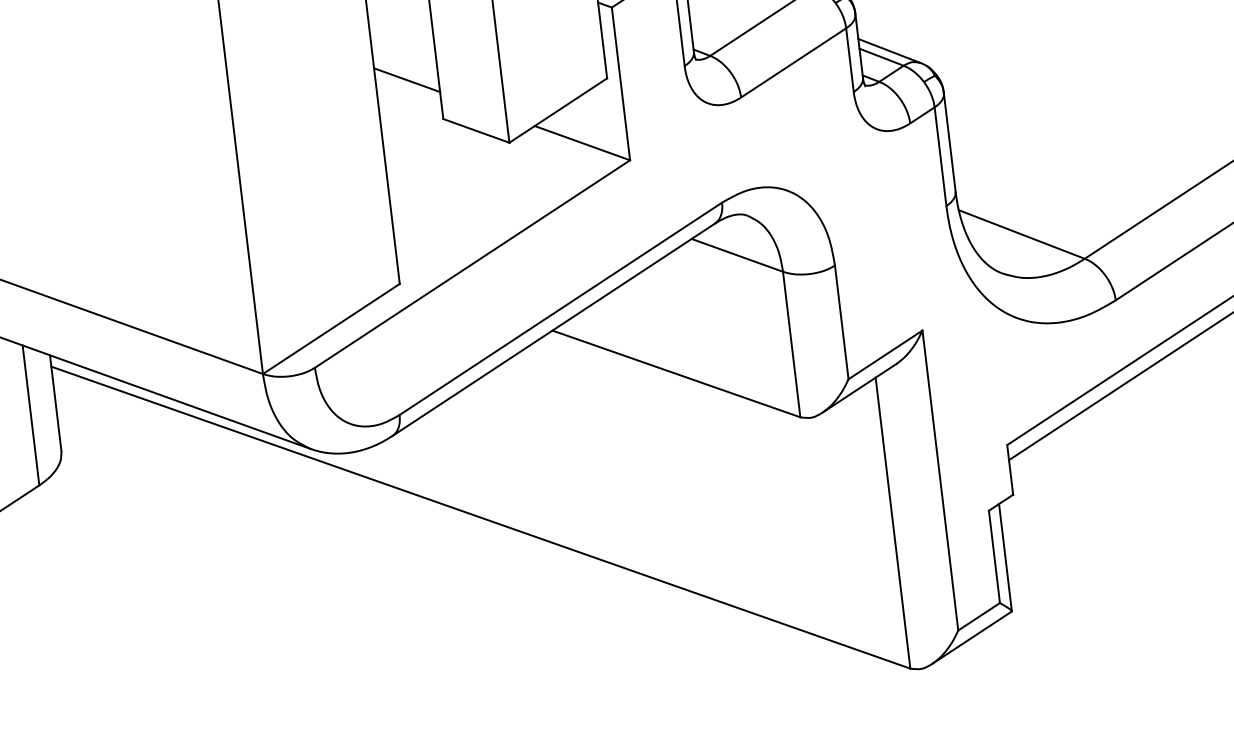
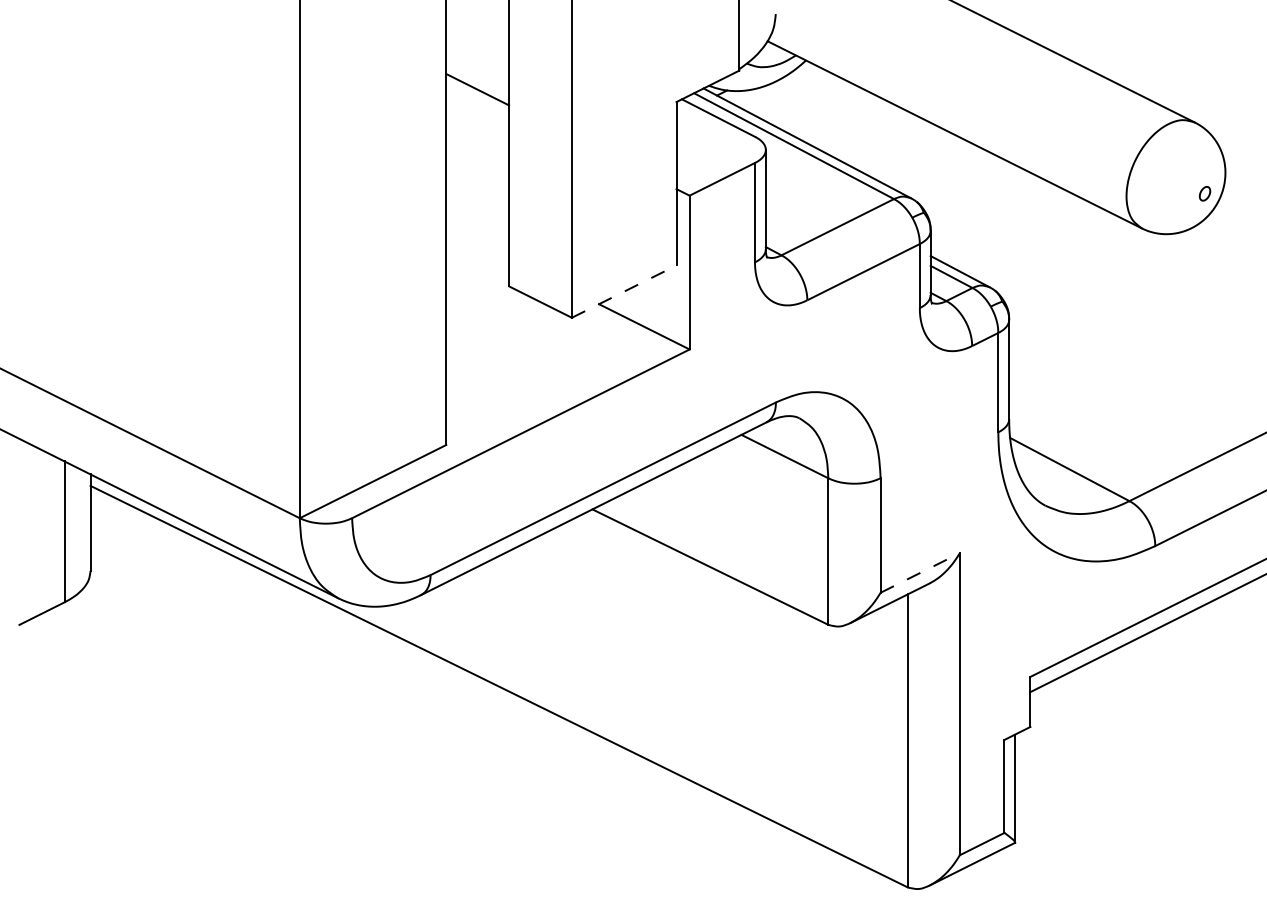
line: (406, 80) -> (477, 243), removed
line: (558, 110) -> (624, 291), solid -> dashed
line: (885, 354) -> (920, 572), solid -> dashed

